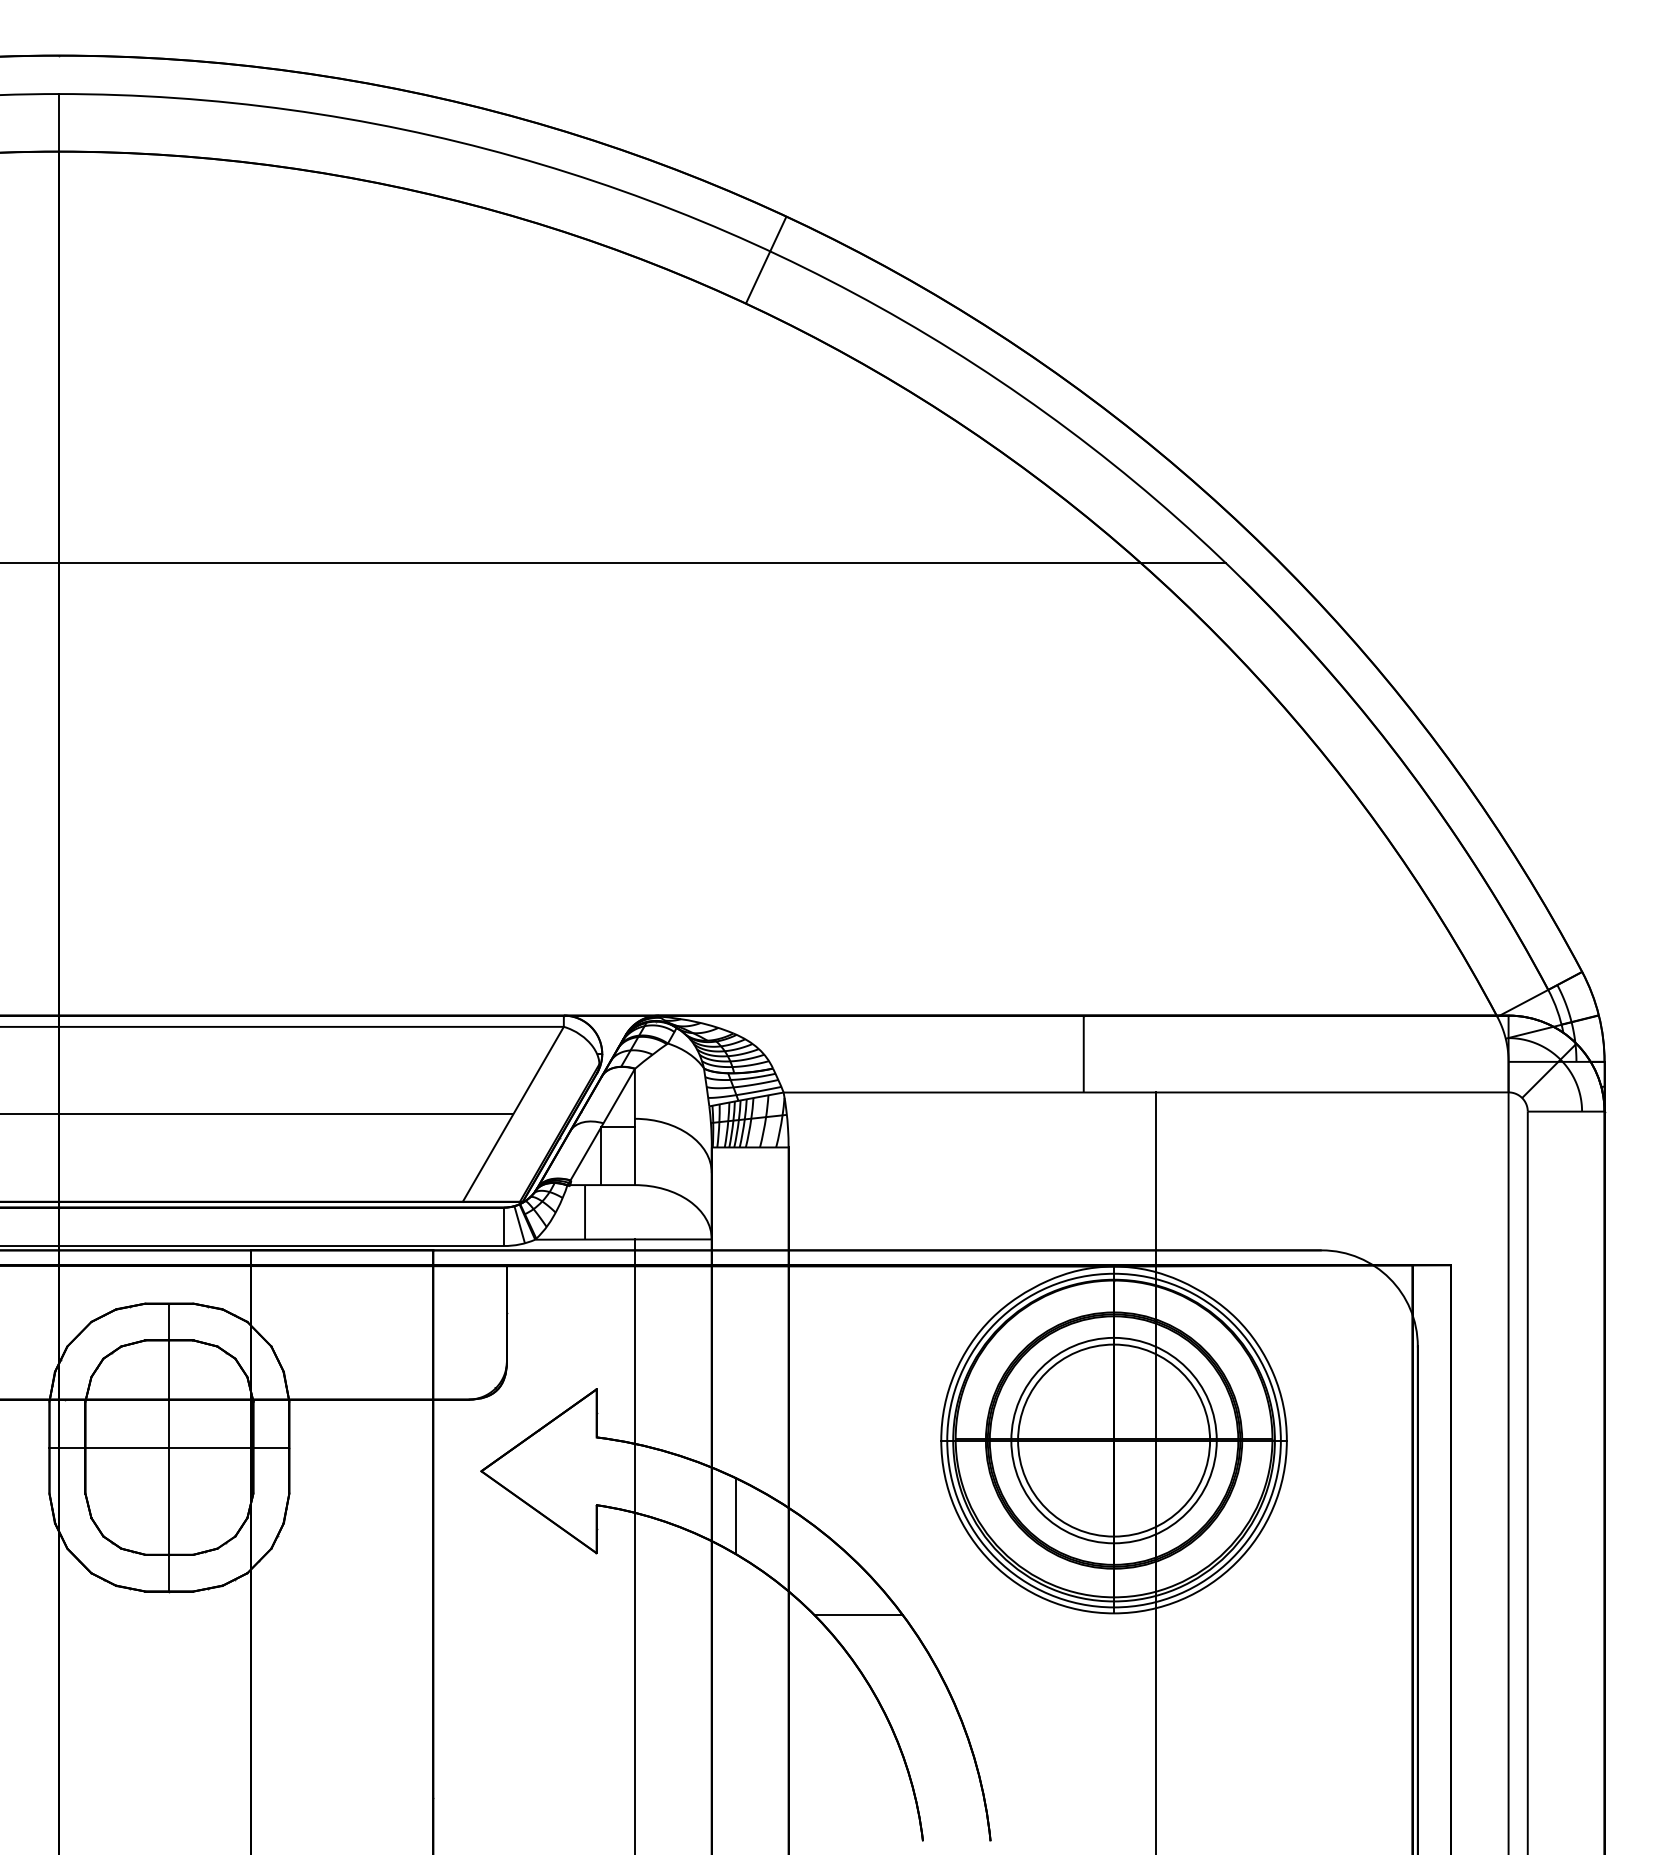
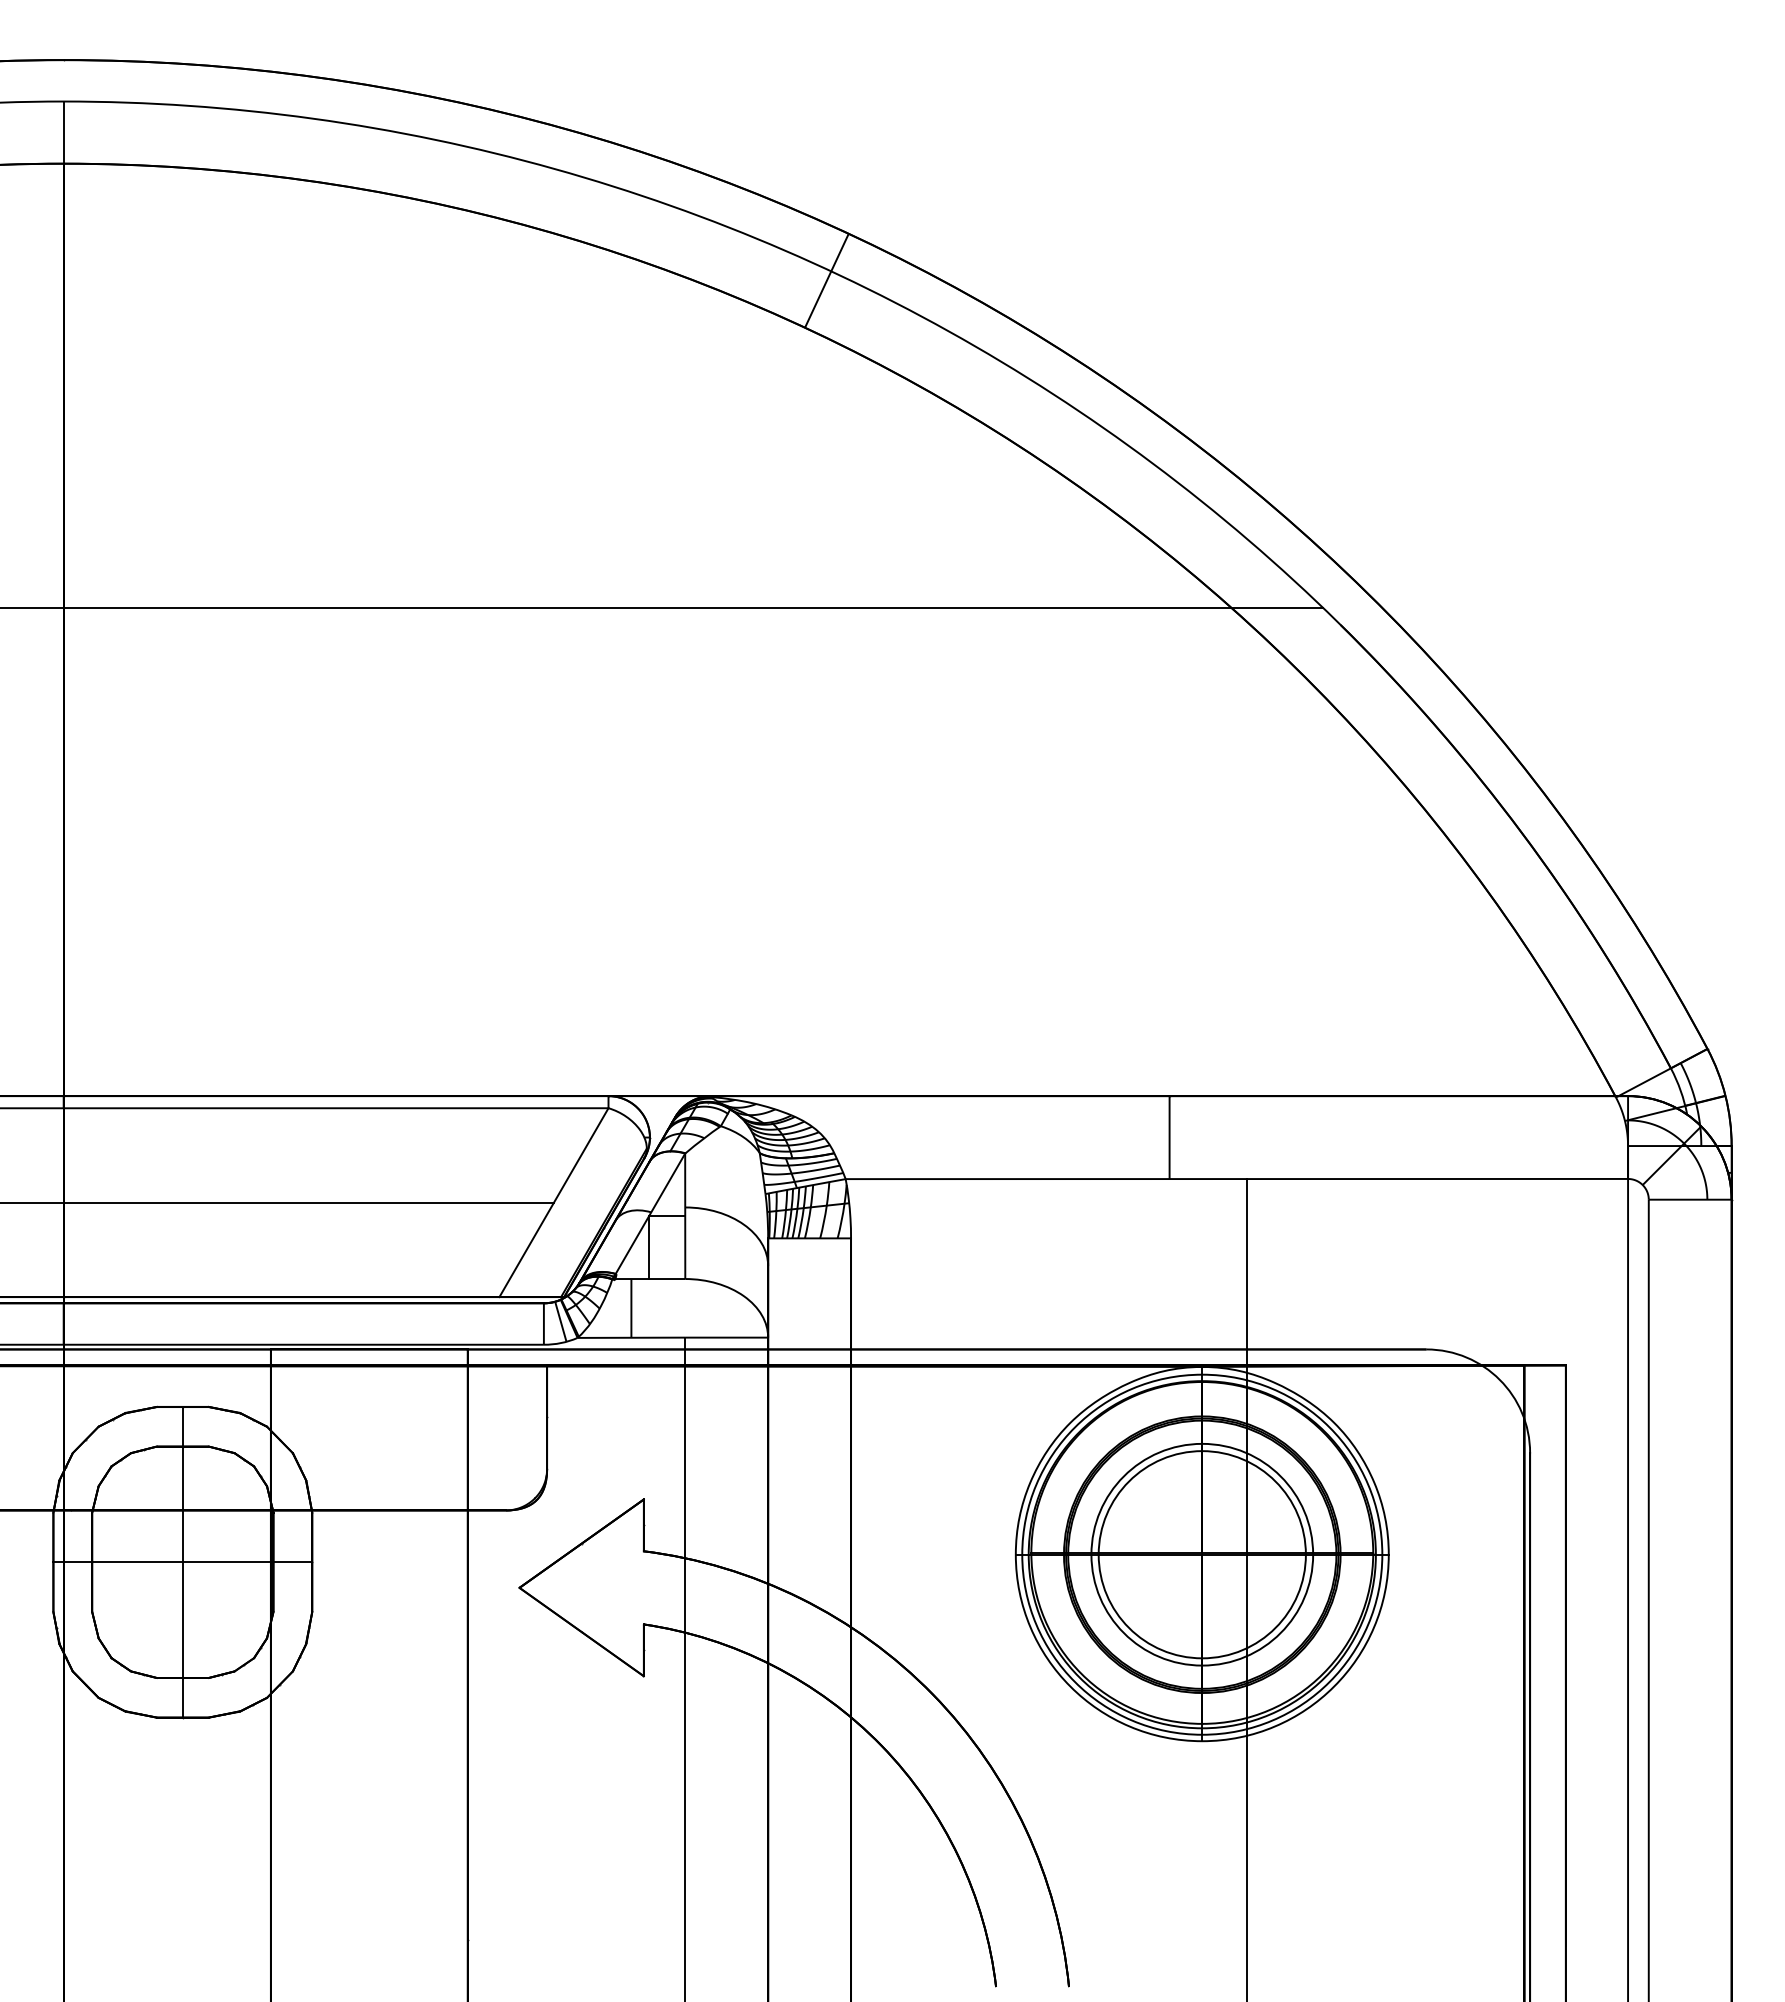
line: (735, 1516) -> (793, 1636), removed
line: (858, 1615) -> (926, 1743), removed

